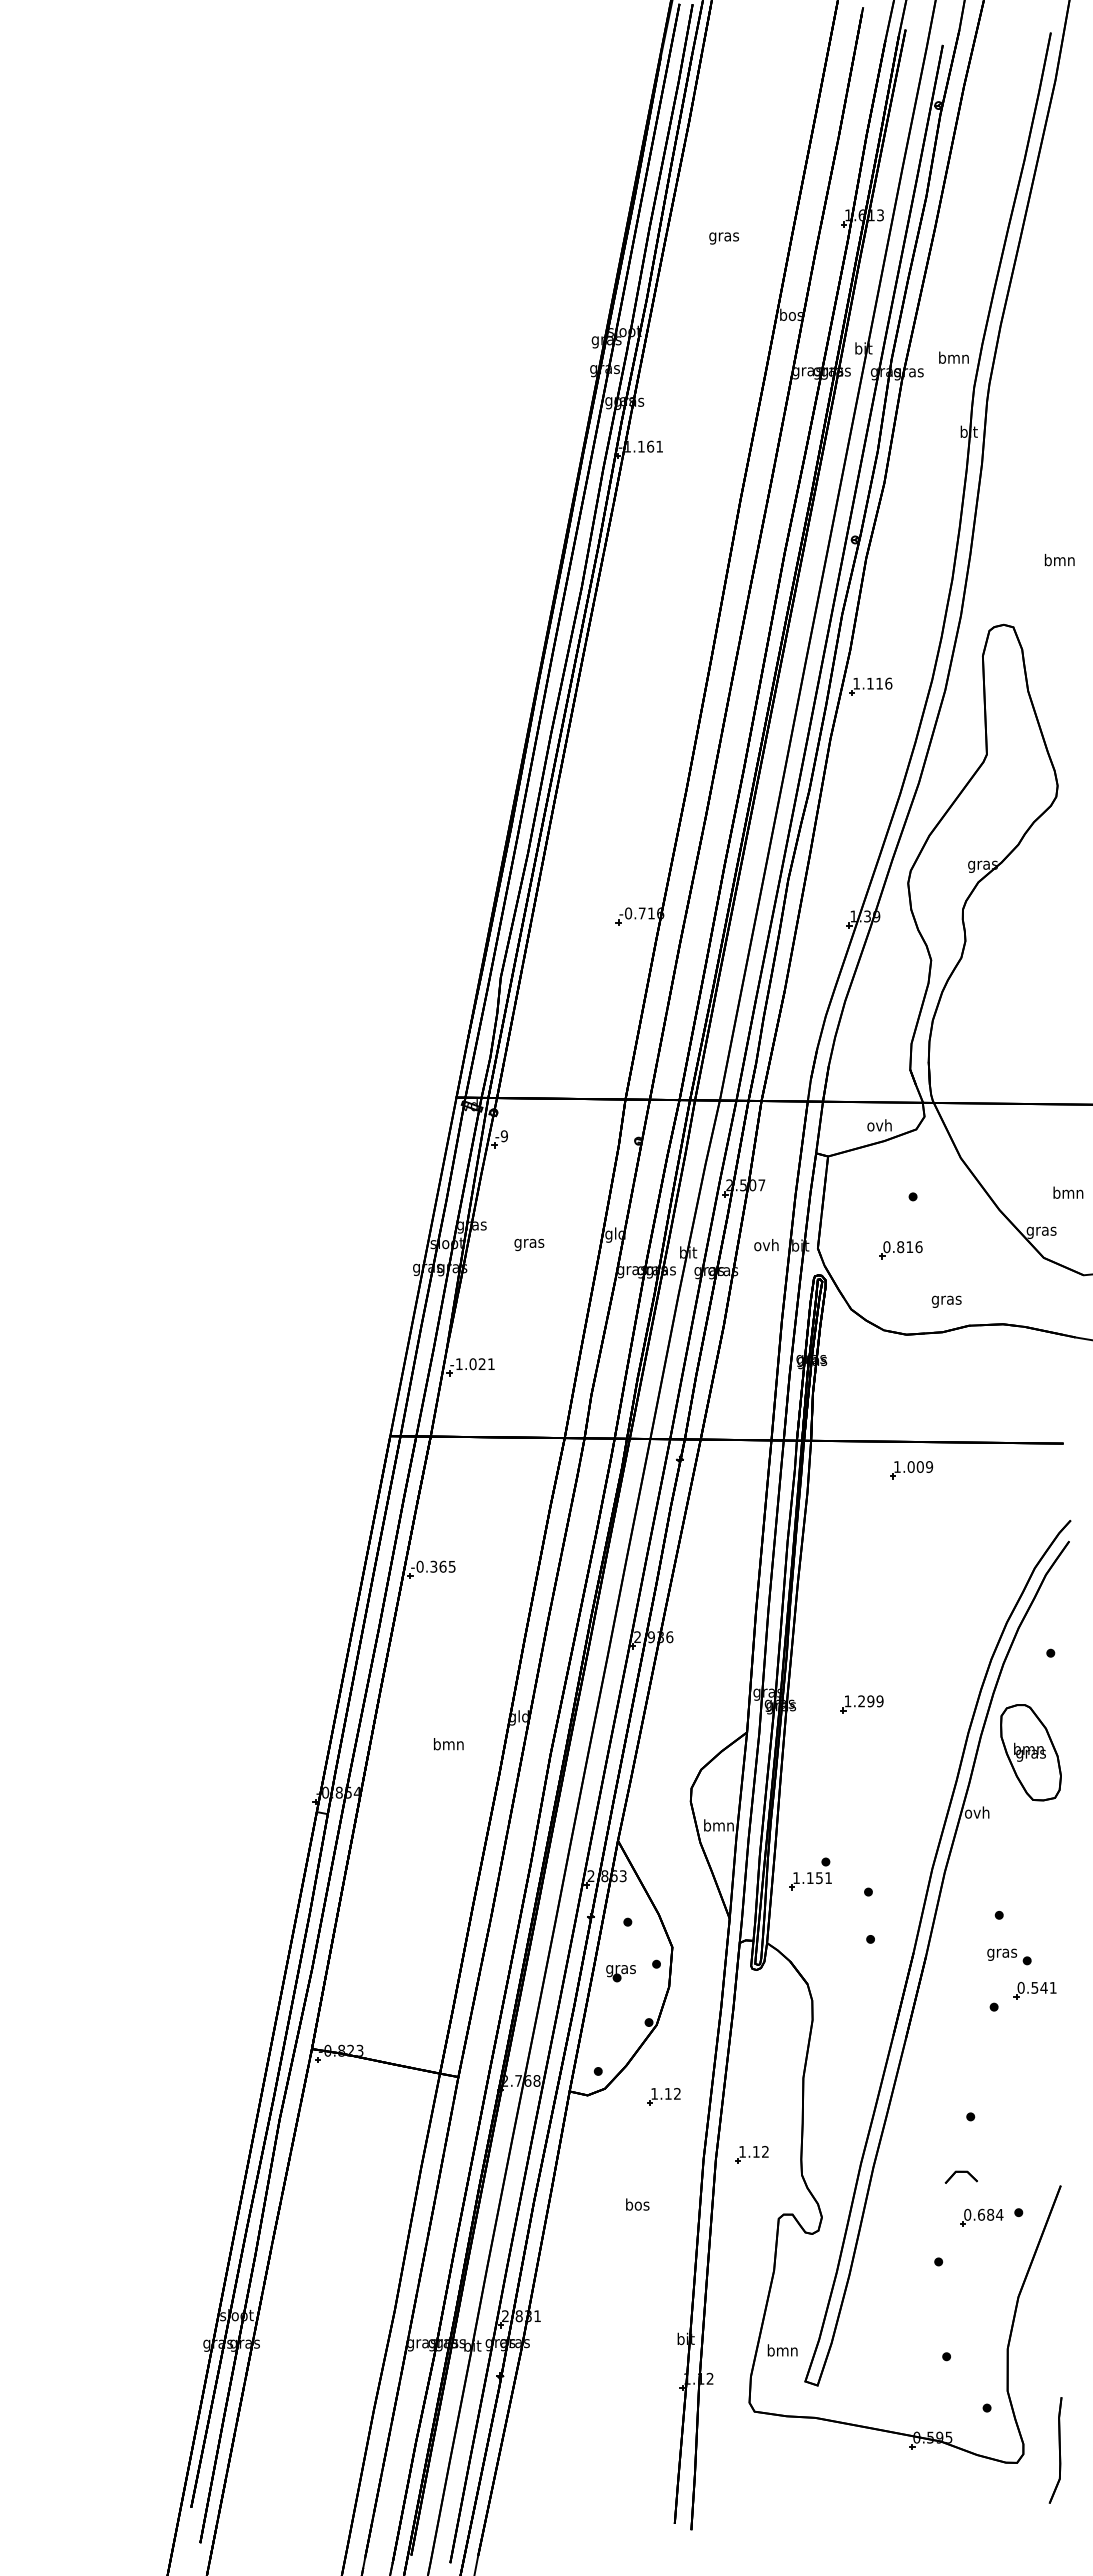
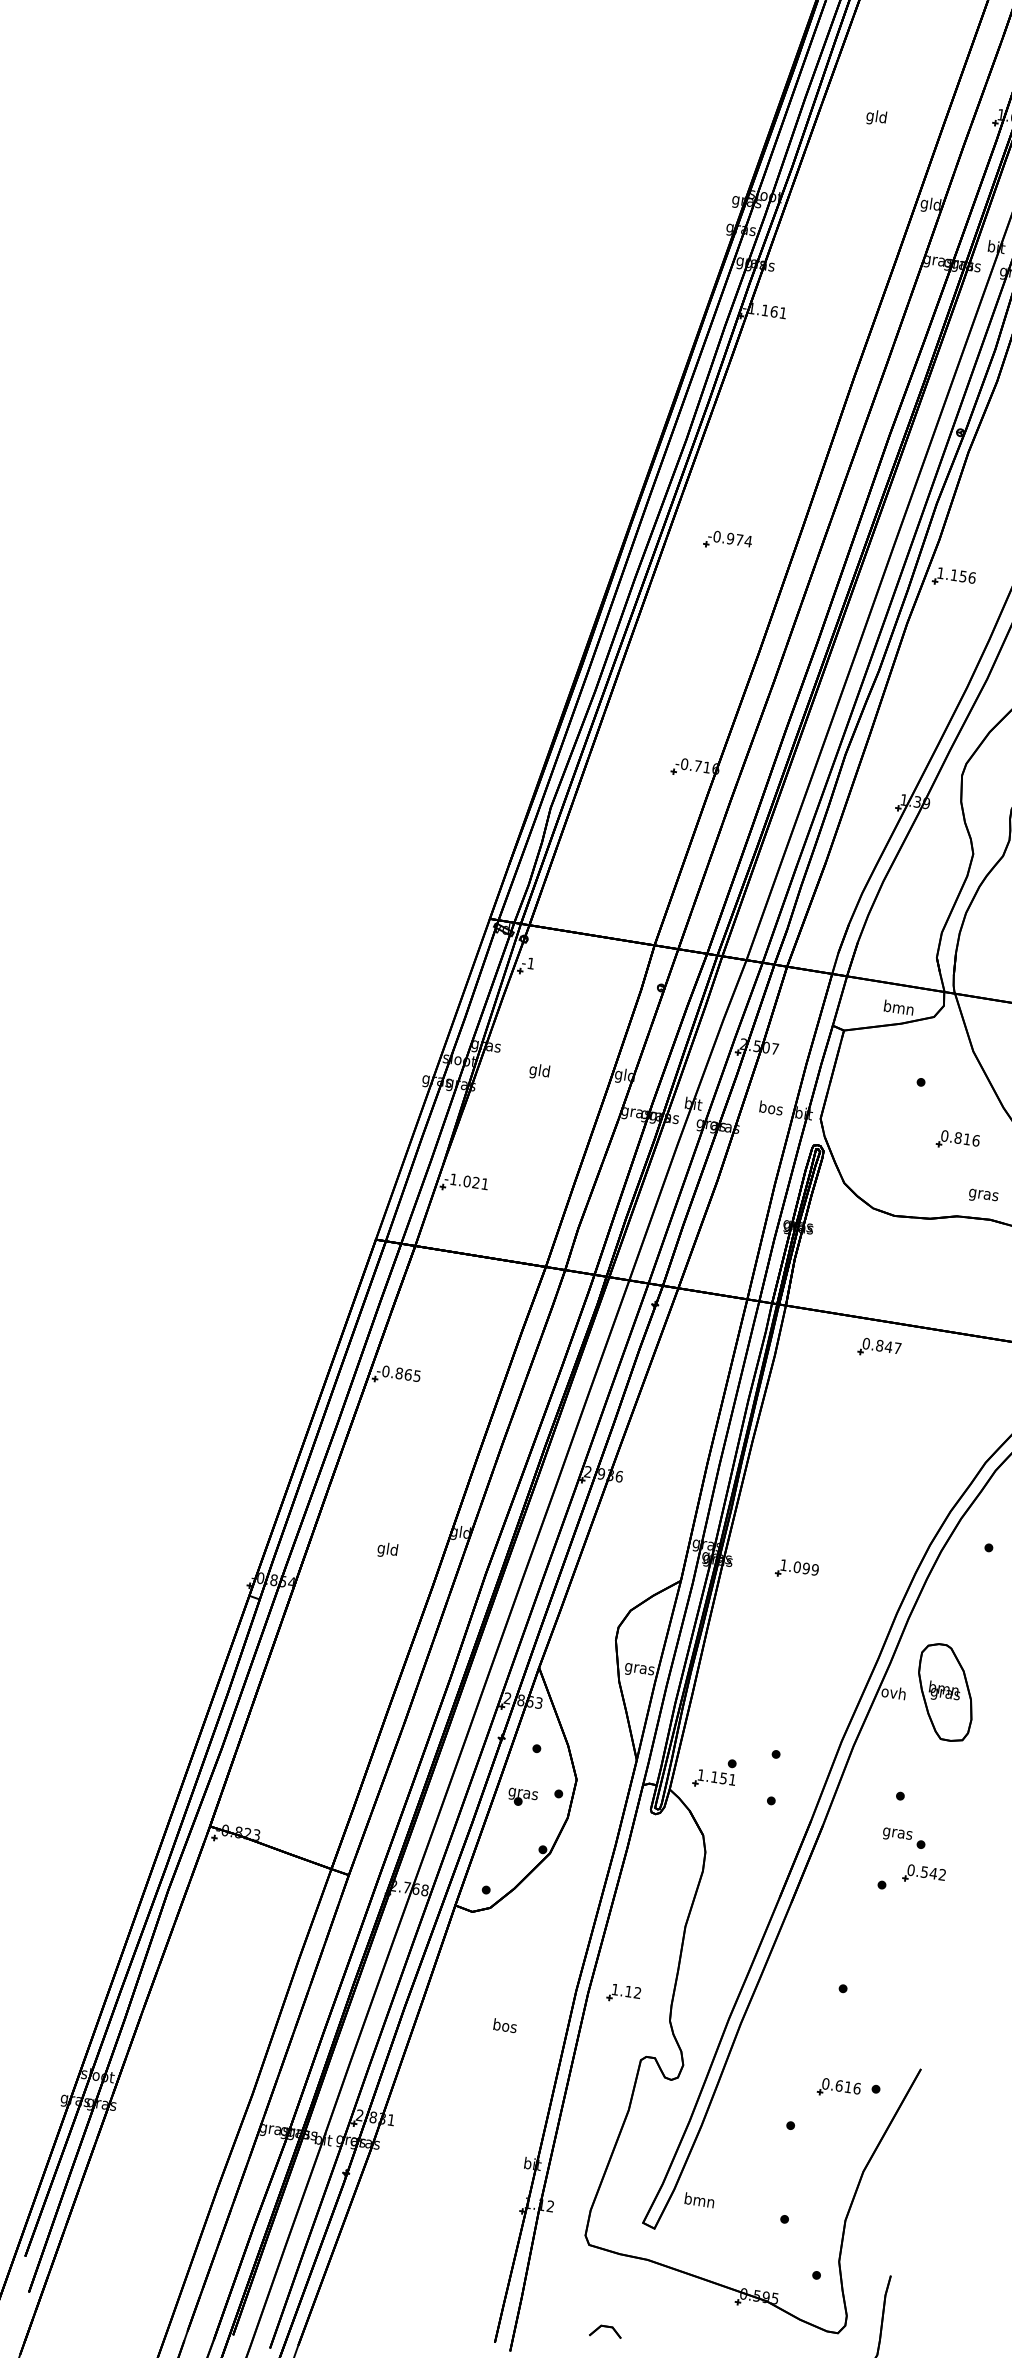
text: (723, 236) -> (876, 117), gras -> gld
text: (791, 316) -> (930, 205), bos -> gld
part: (638, 683) -> (727, 541), added
text: (879, 683) -> (963, 576), 1.116 -> 1.156
text: (879, 1125) -> (898, 1007), ovh -> bmn
text: (503, 1136) -> (530, 963), -9 -> -1
text: (529, 1243) -> (539, 1071), gras -> gld
text: (766, 1245) -> (770, 1108), ovh -> bos
part: (900, 1250) -> (957, 1141), moved
text: (946, 1301) -> (983, 1196), moved
text: (913, 1466) -> (882, 1345), 1.009 -> 0.847
text: (433, 1566) -> (399, 1373), -0.365 -> -0.865
text: (861, 1701) -> (797, 1567), 1.299 -> 1.099
text: (448, 1745) -> (387, 1550), bmn -> gld
part: (1030, 1752) -> (945, 1692), moved
text: (718, 1826) -> (639, 1668), bmn -> gras
part: (810, 1873) -> (715, 1772), moved
text: (1052, 1987) -> (941, 1874), 0.541 -> 0.542
part: (663, 2096) -> (546, 1924), removed
part: (960, 2176) -> (605, 2330), moved
text: (995, 2214) -> (853, 2087), 0.684 -> 0.616
text: (782, 2350) -> (699, 2200), moved

